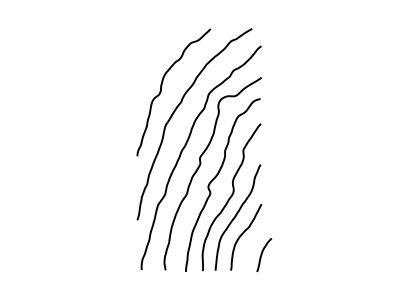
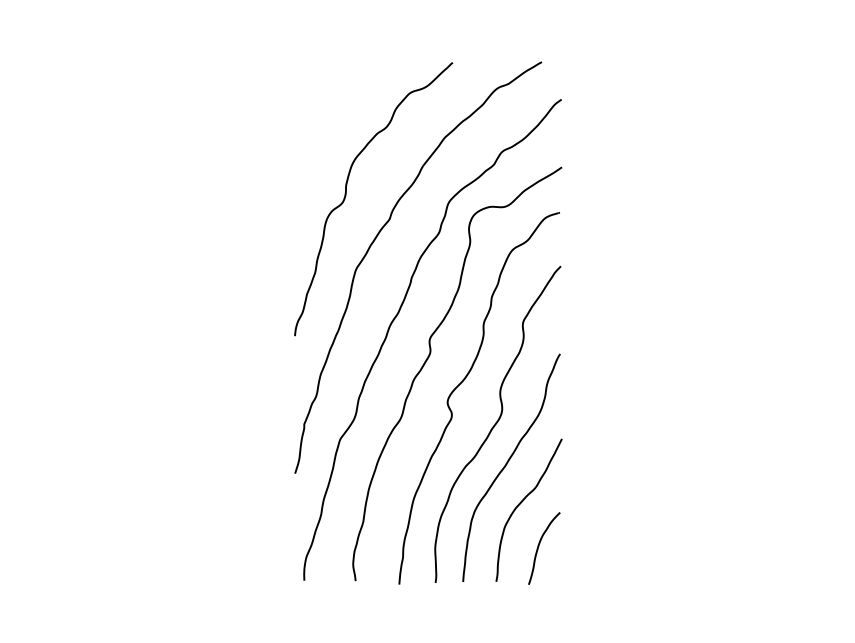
curve: (262, 255) -> (540, 549), moved

